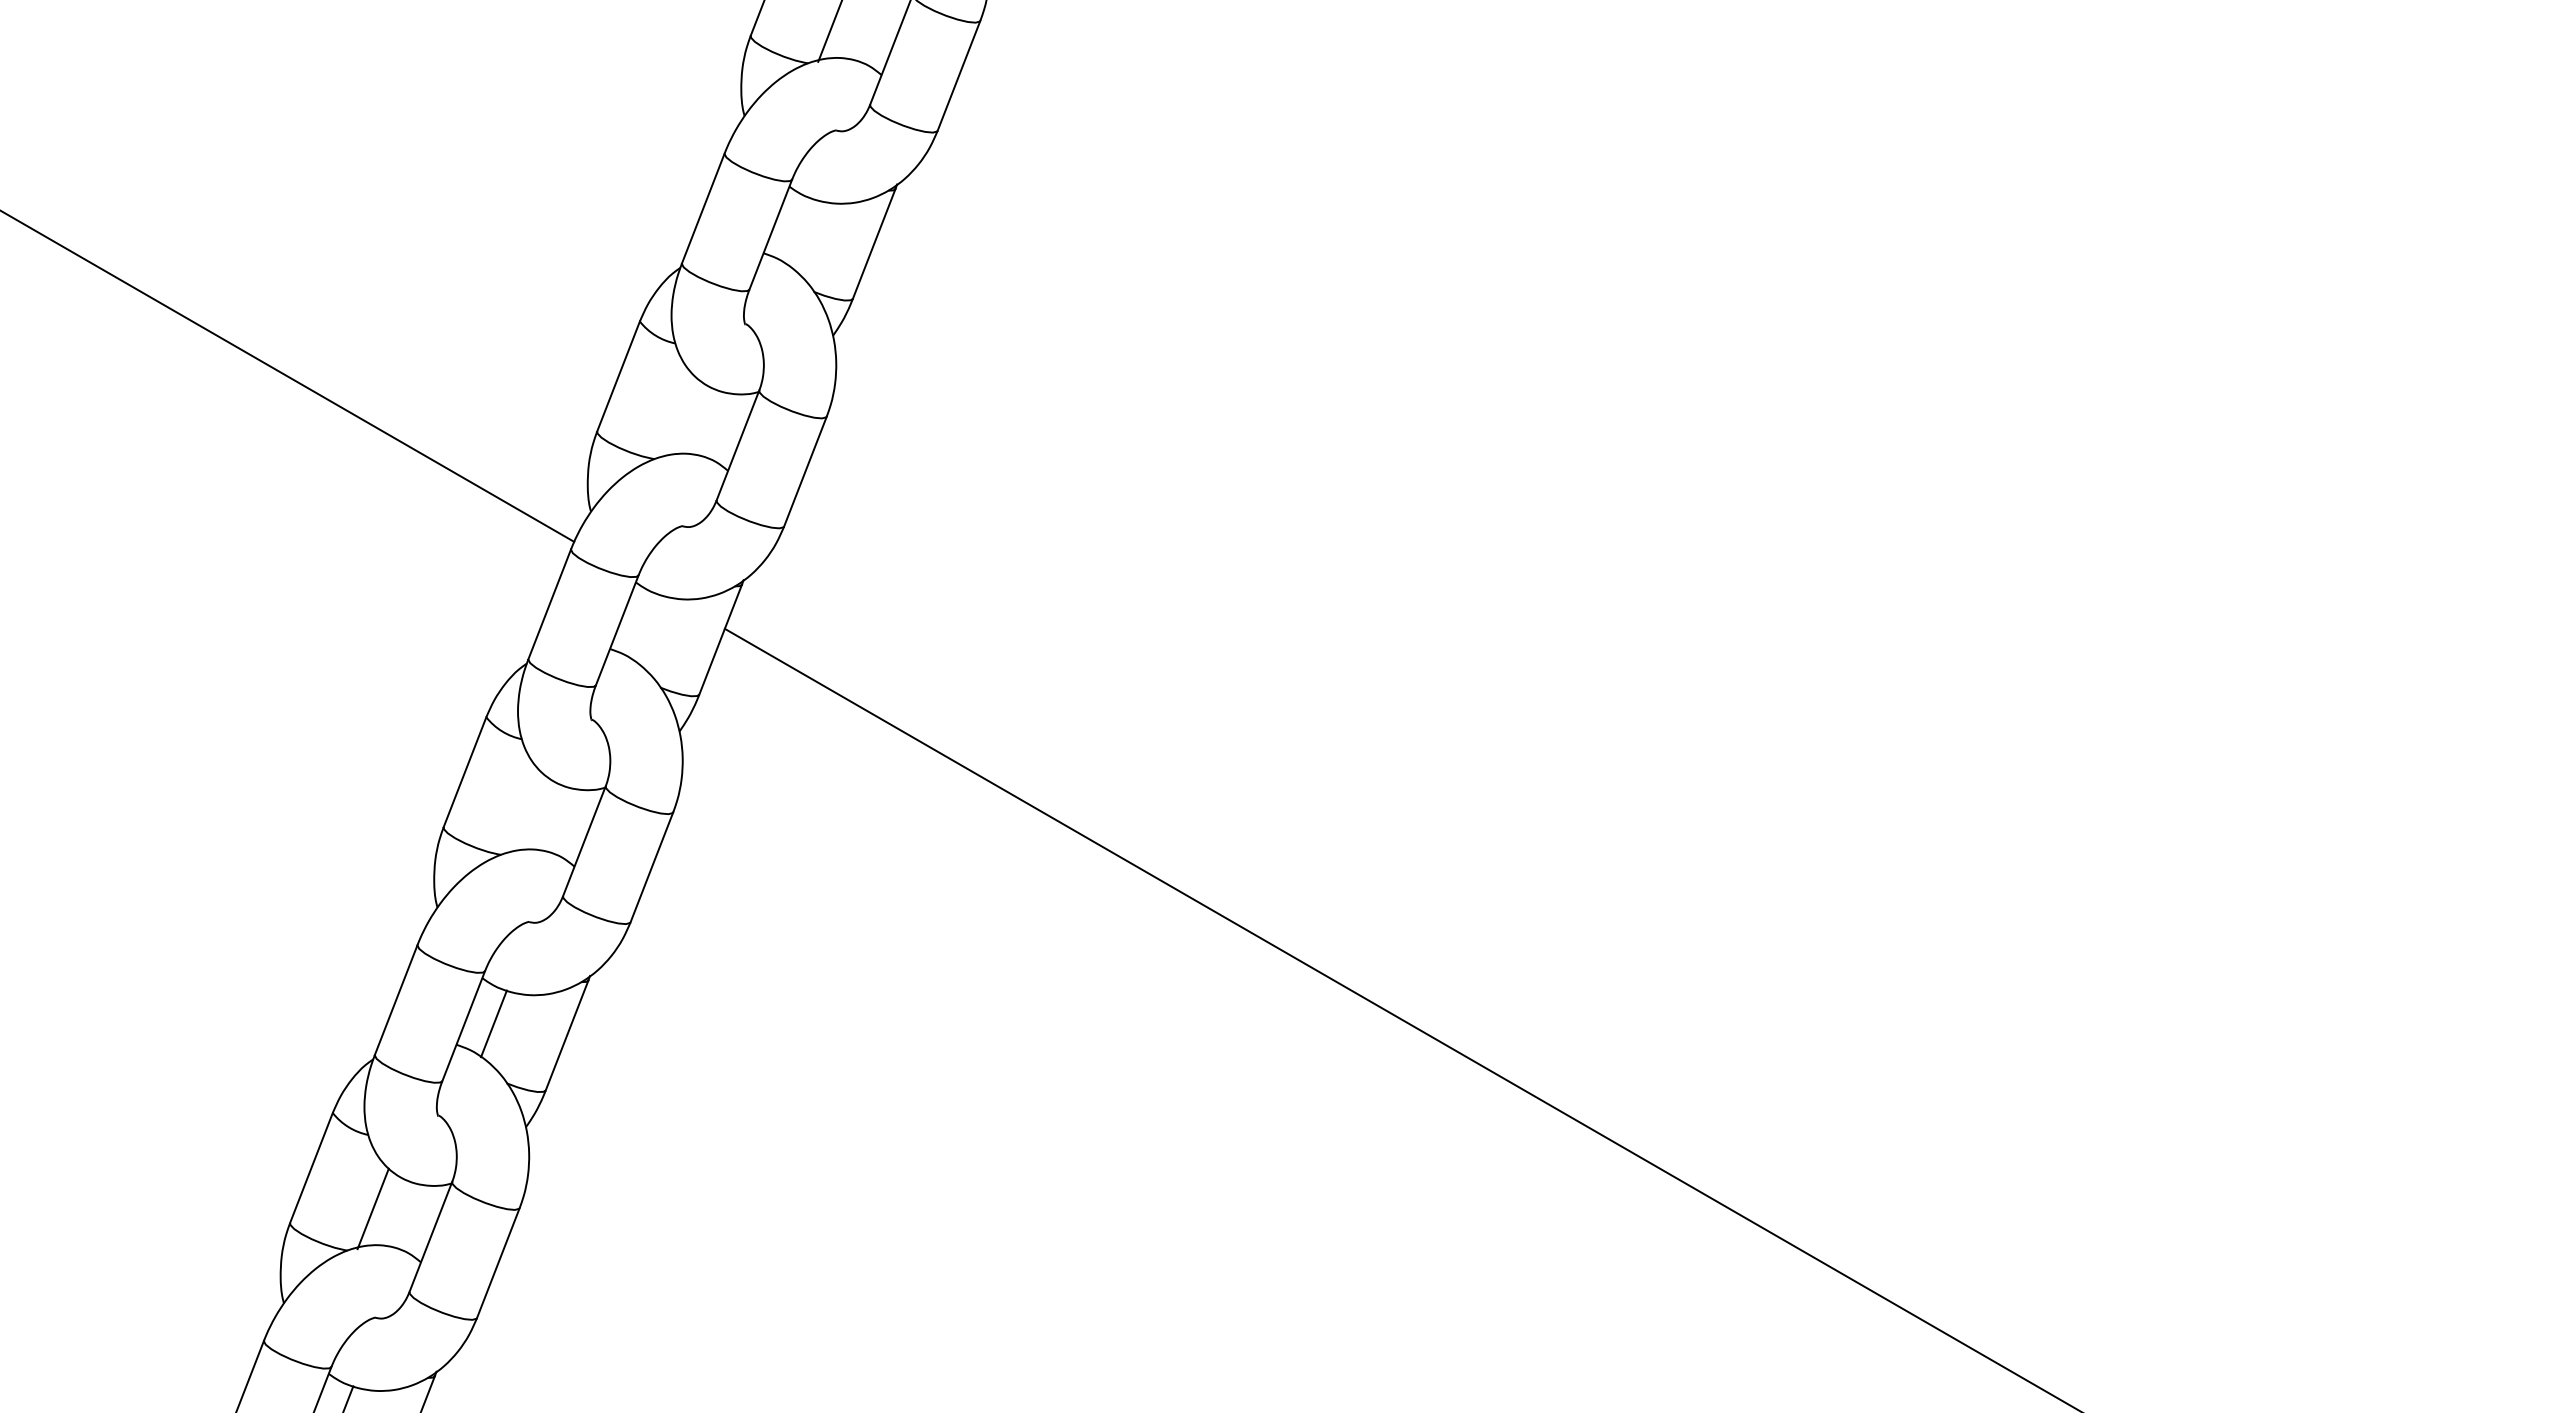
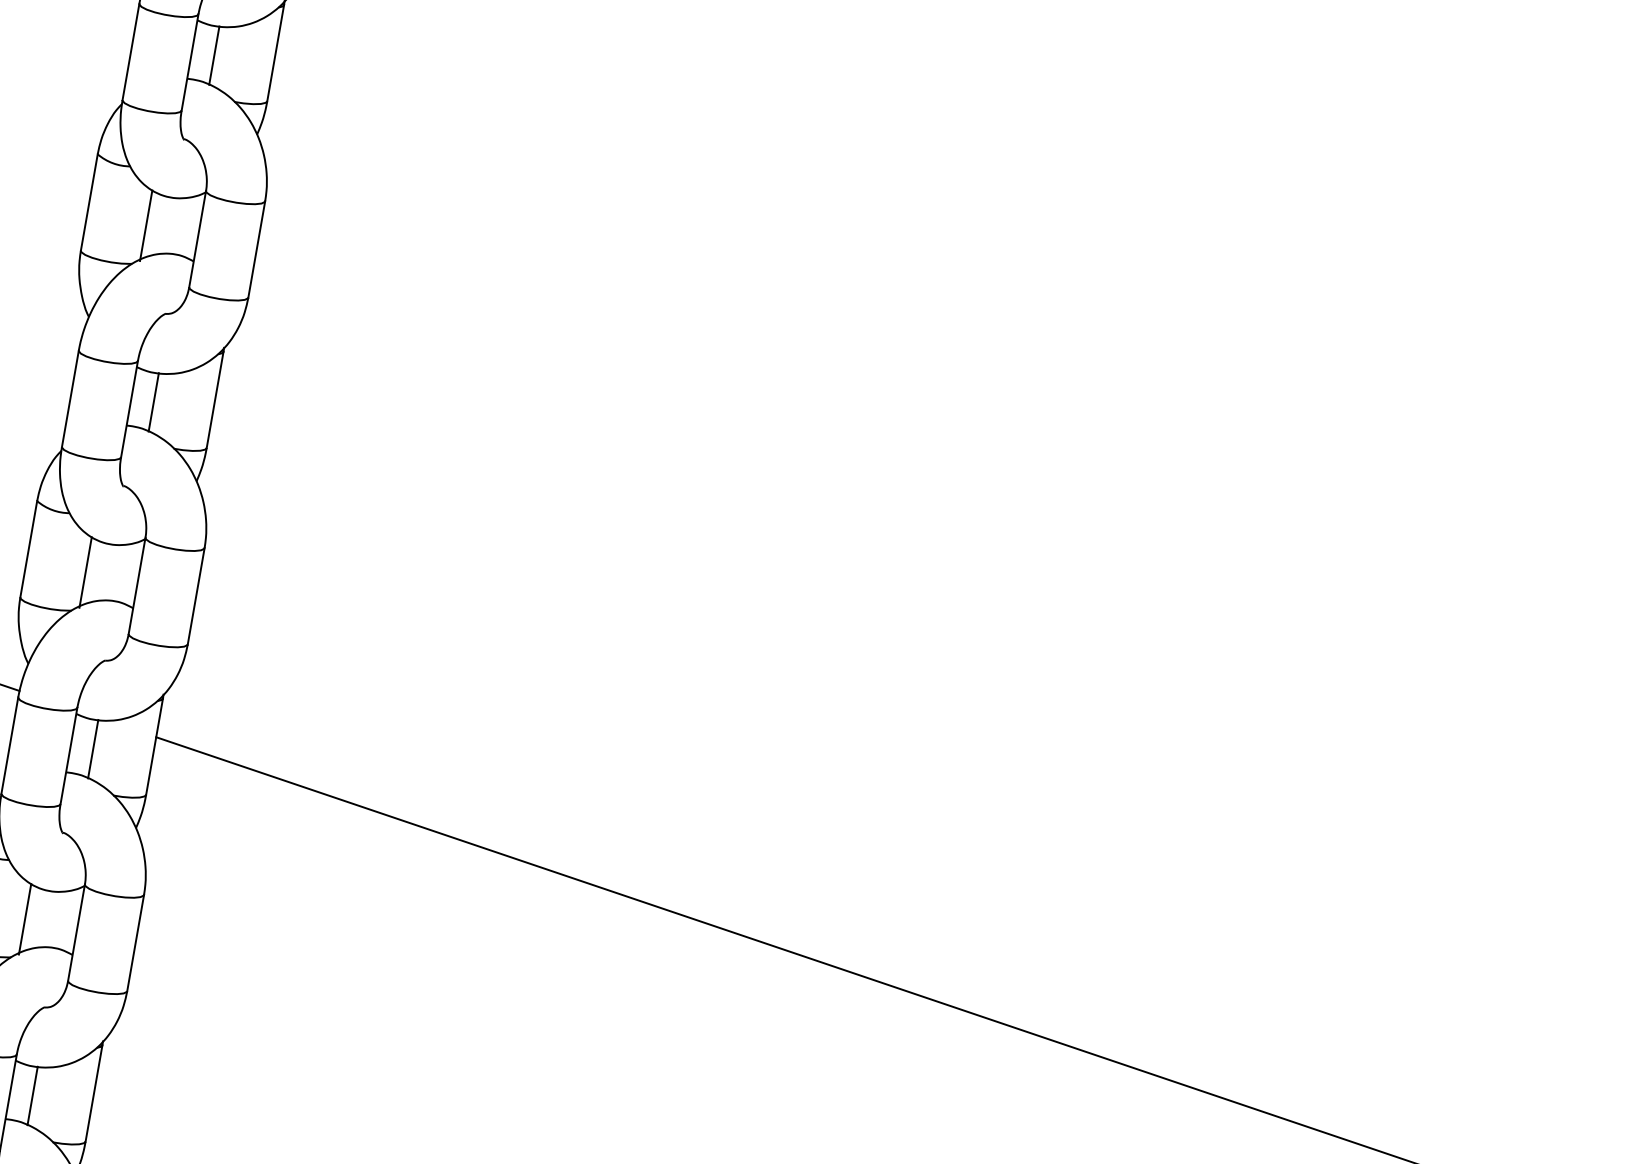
line: (800, 232) -> (153, 402), added
line: (679, 417) -> (84, 572), added
line: (647, 627) -> (93, 748), added
line: (526, 812) -> (24, 918), added

